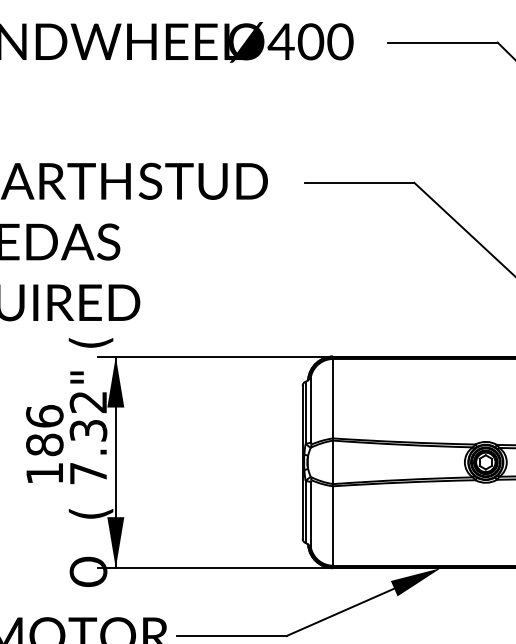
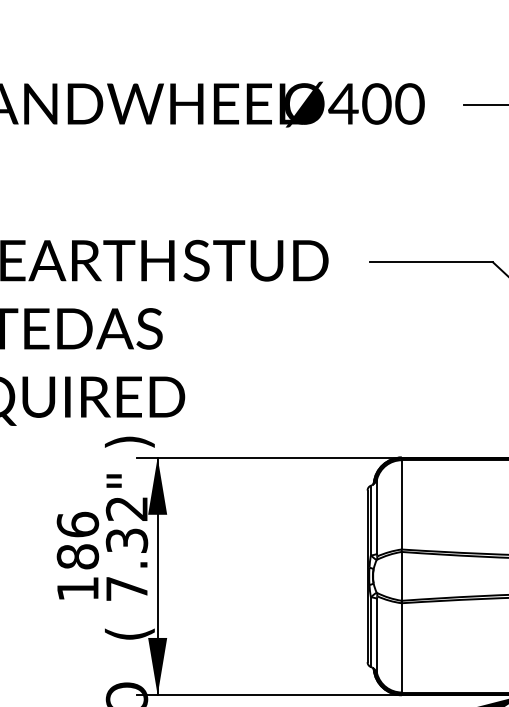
text: (90, 342) -> (129, 441), ( -> )

